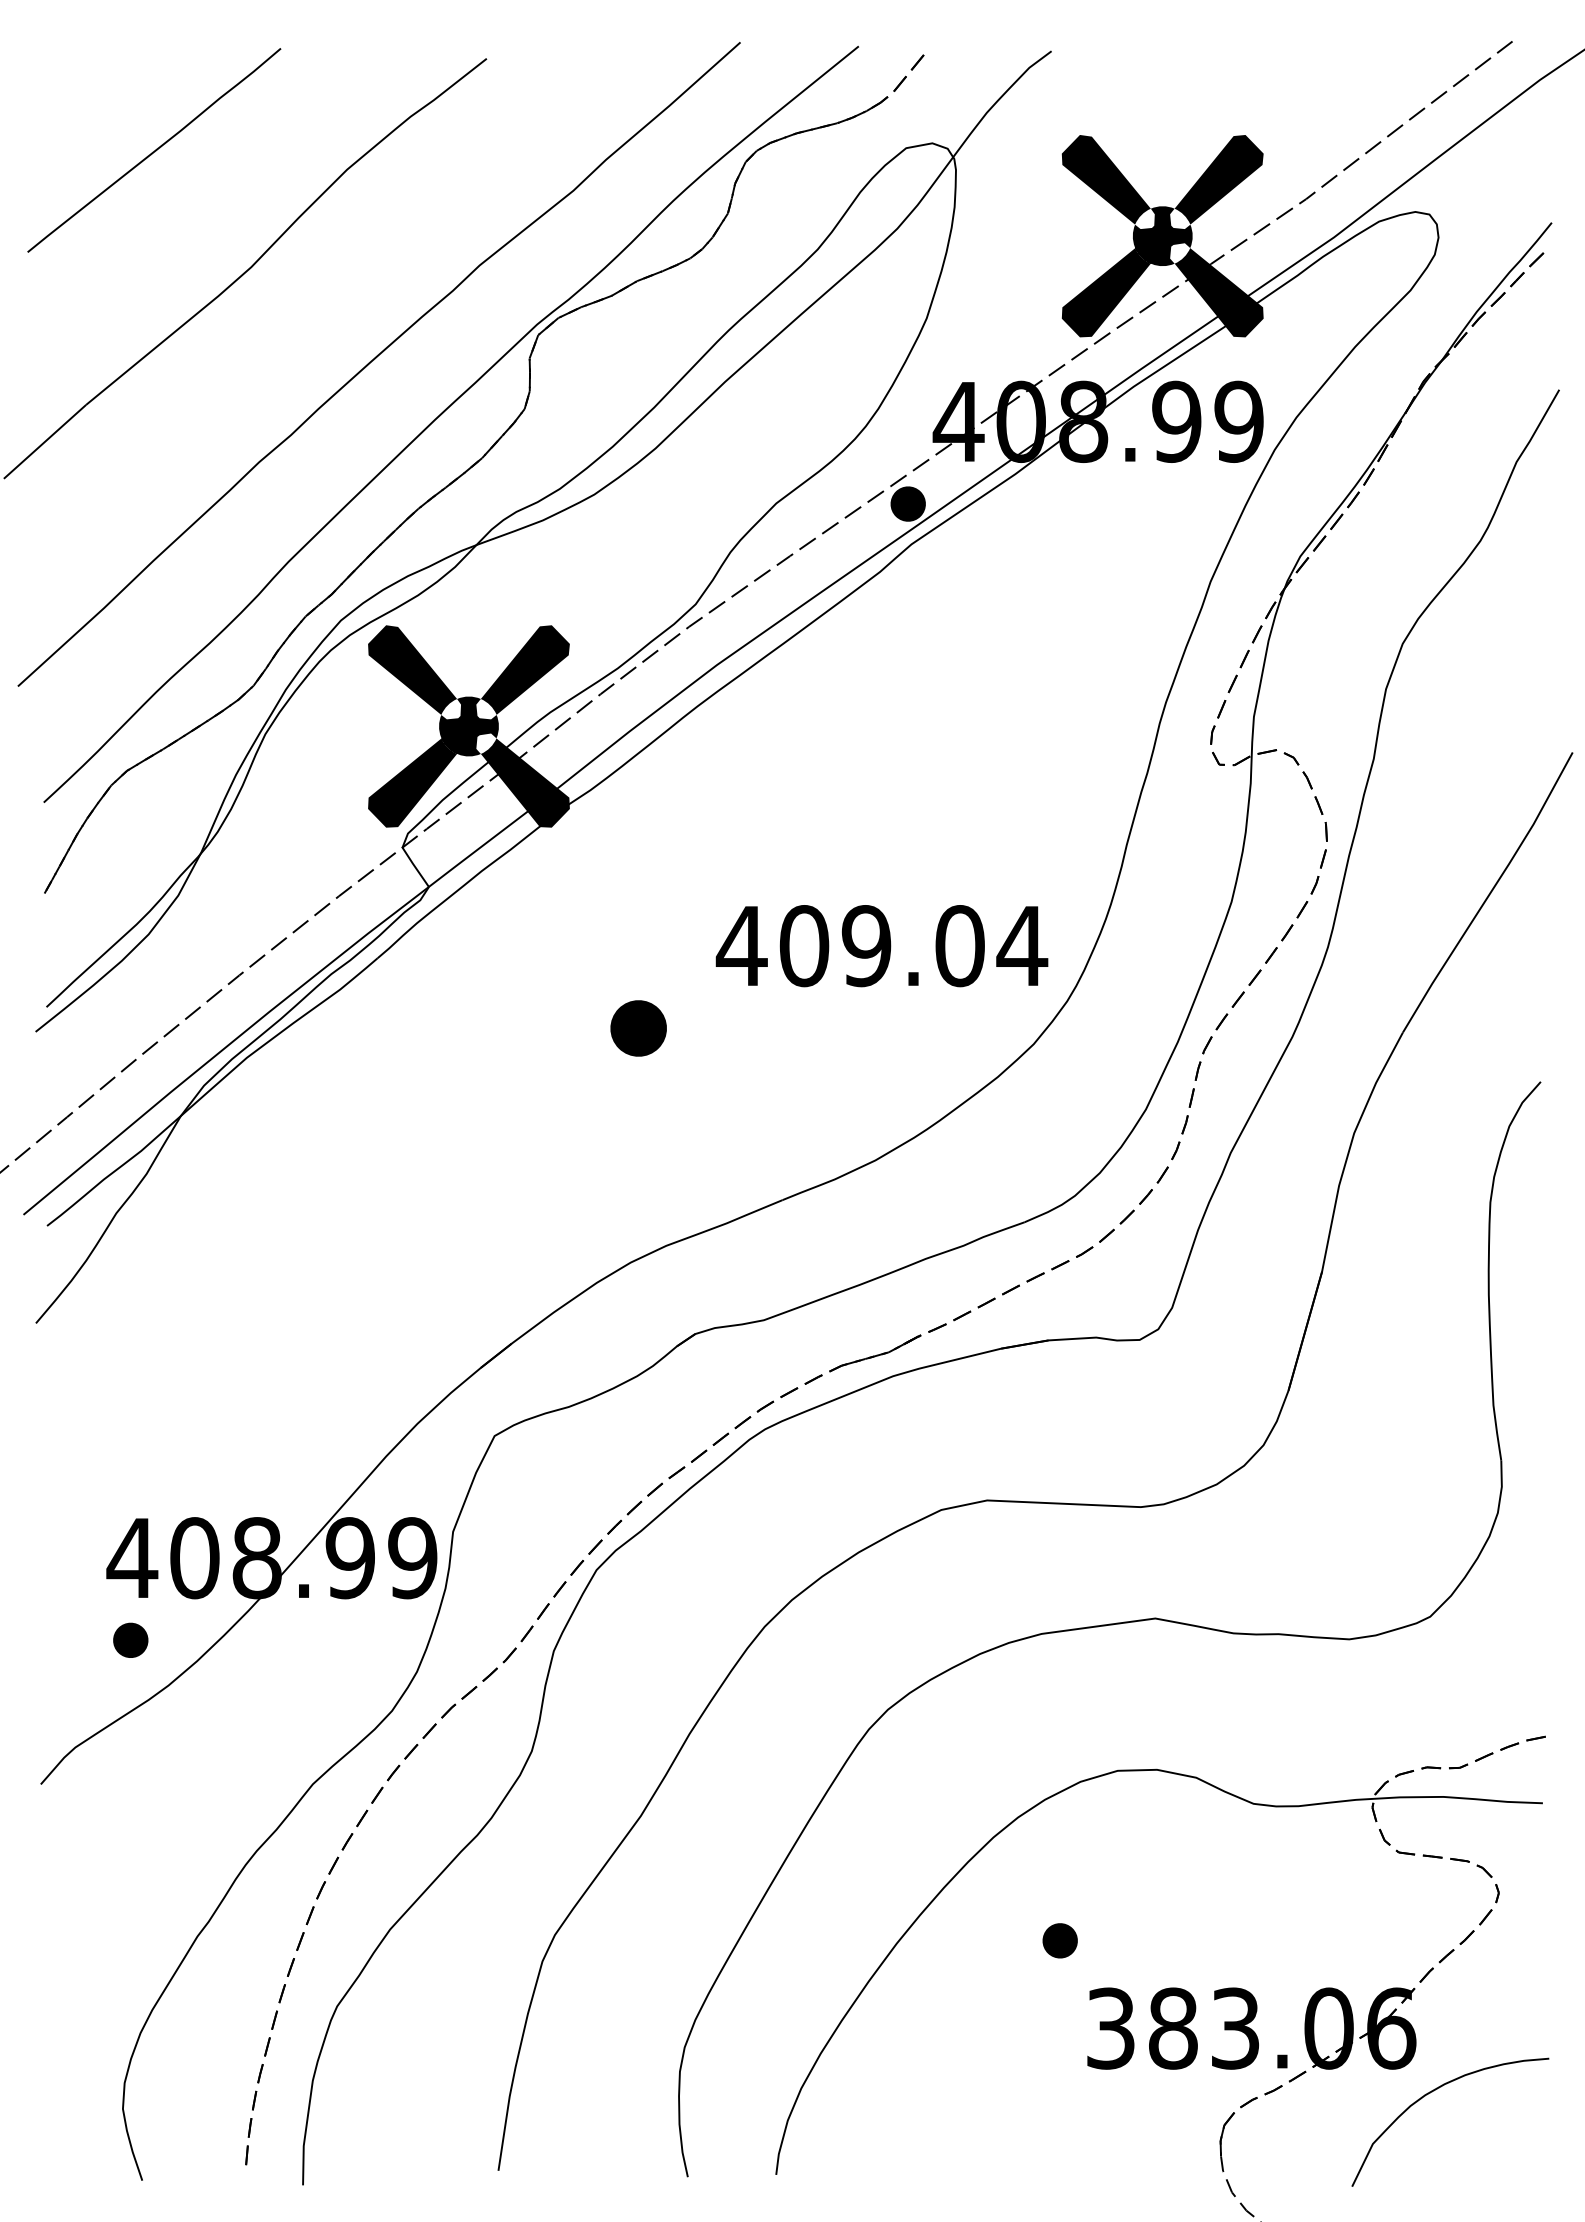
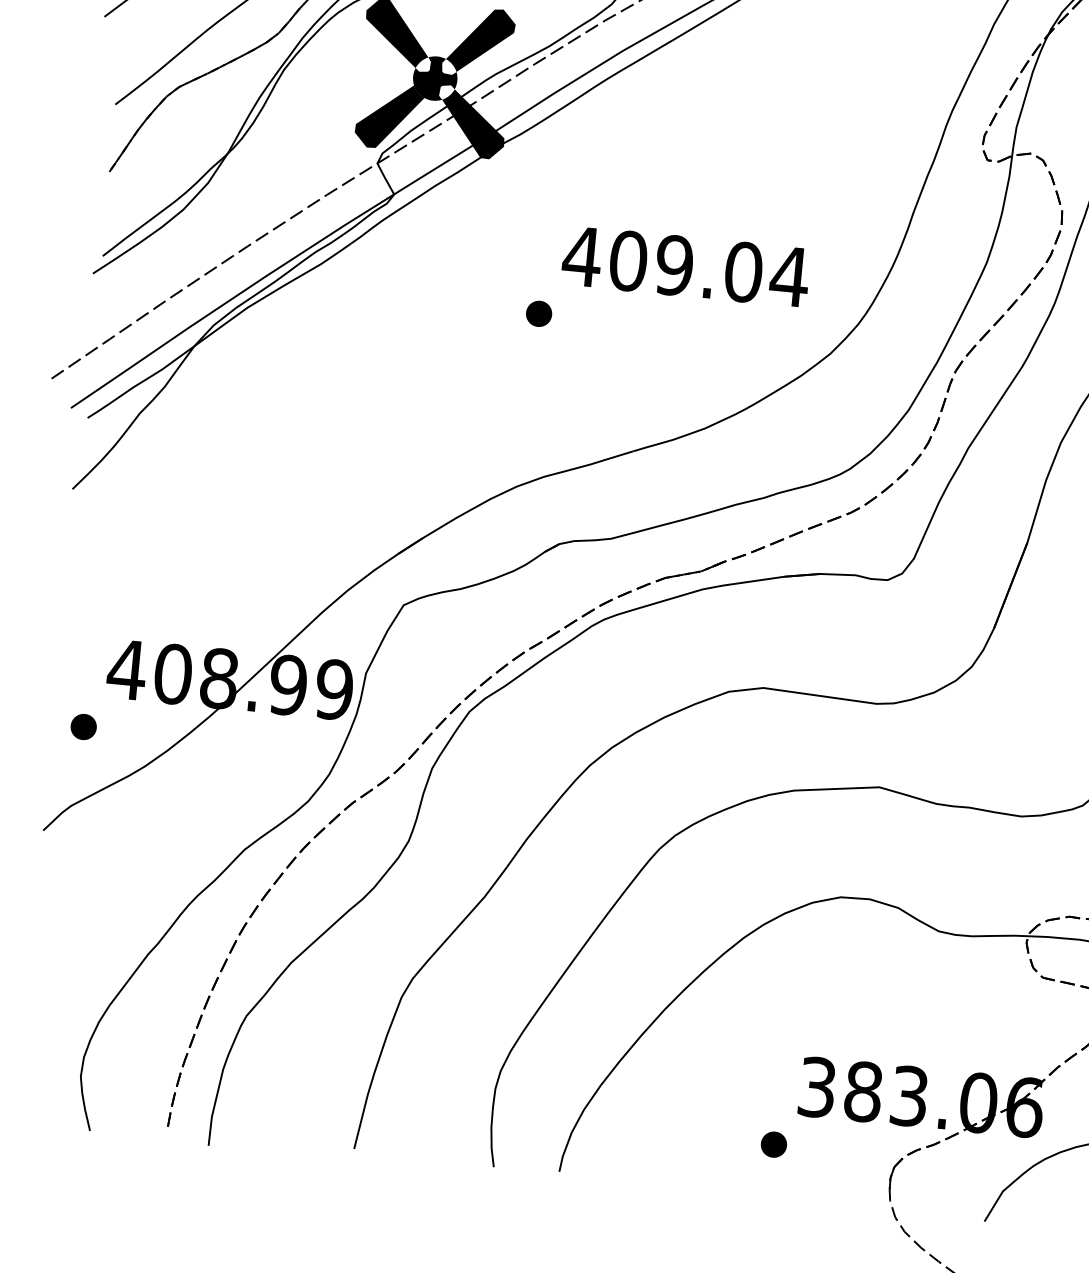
text: (881, 946) -> (685, 266), moved
part: (637, 1027) -> (538, 313), size x0.62
part: (130, 1639) -> (83, 726), moved
part: (1059, 1940) -> (773, 1144), moved

